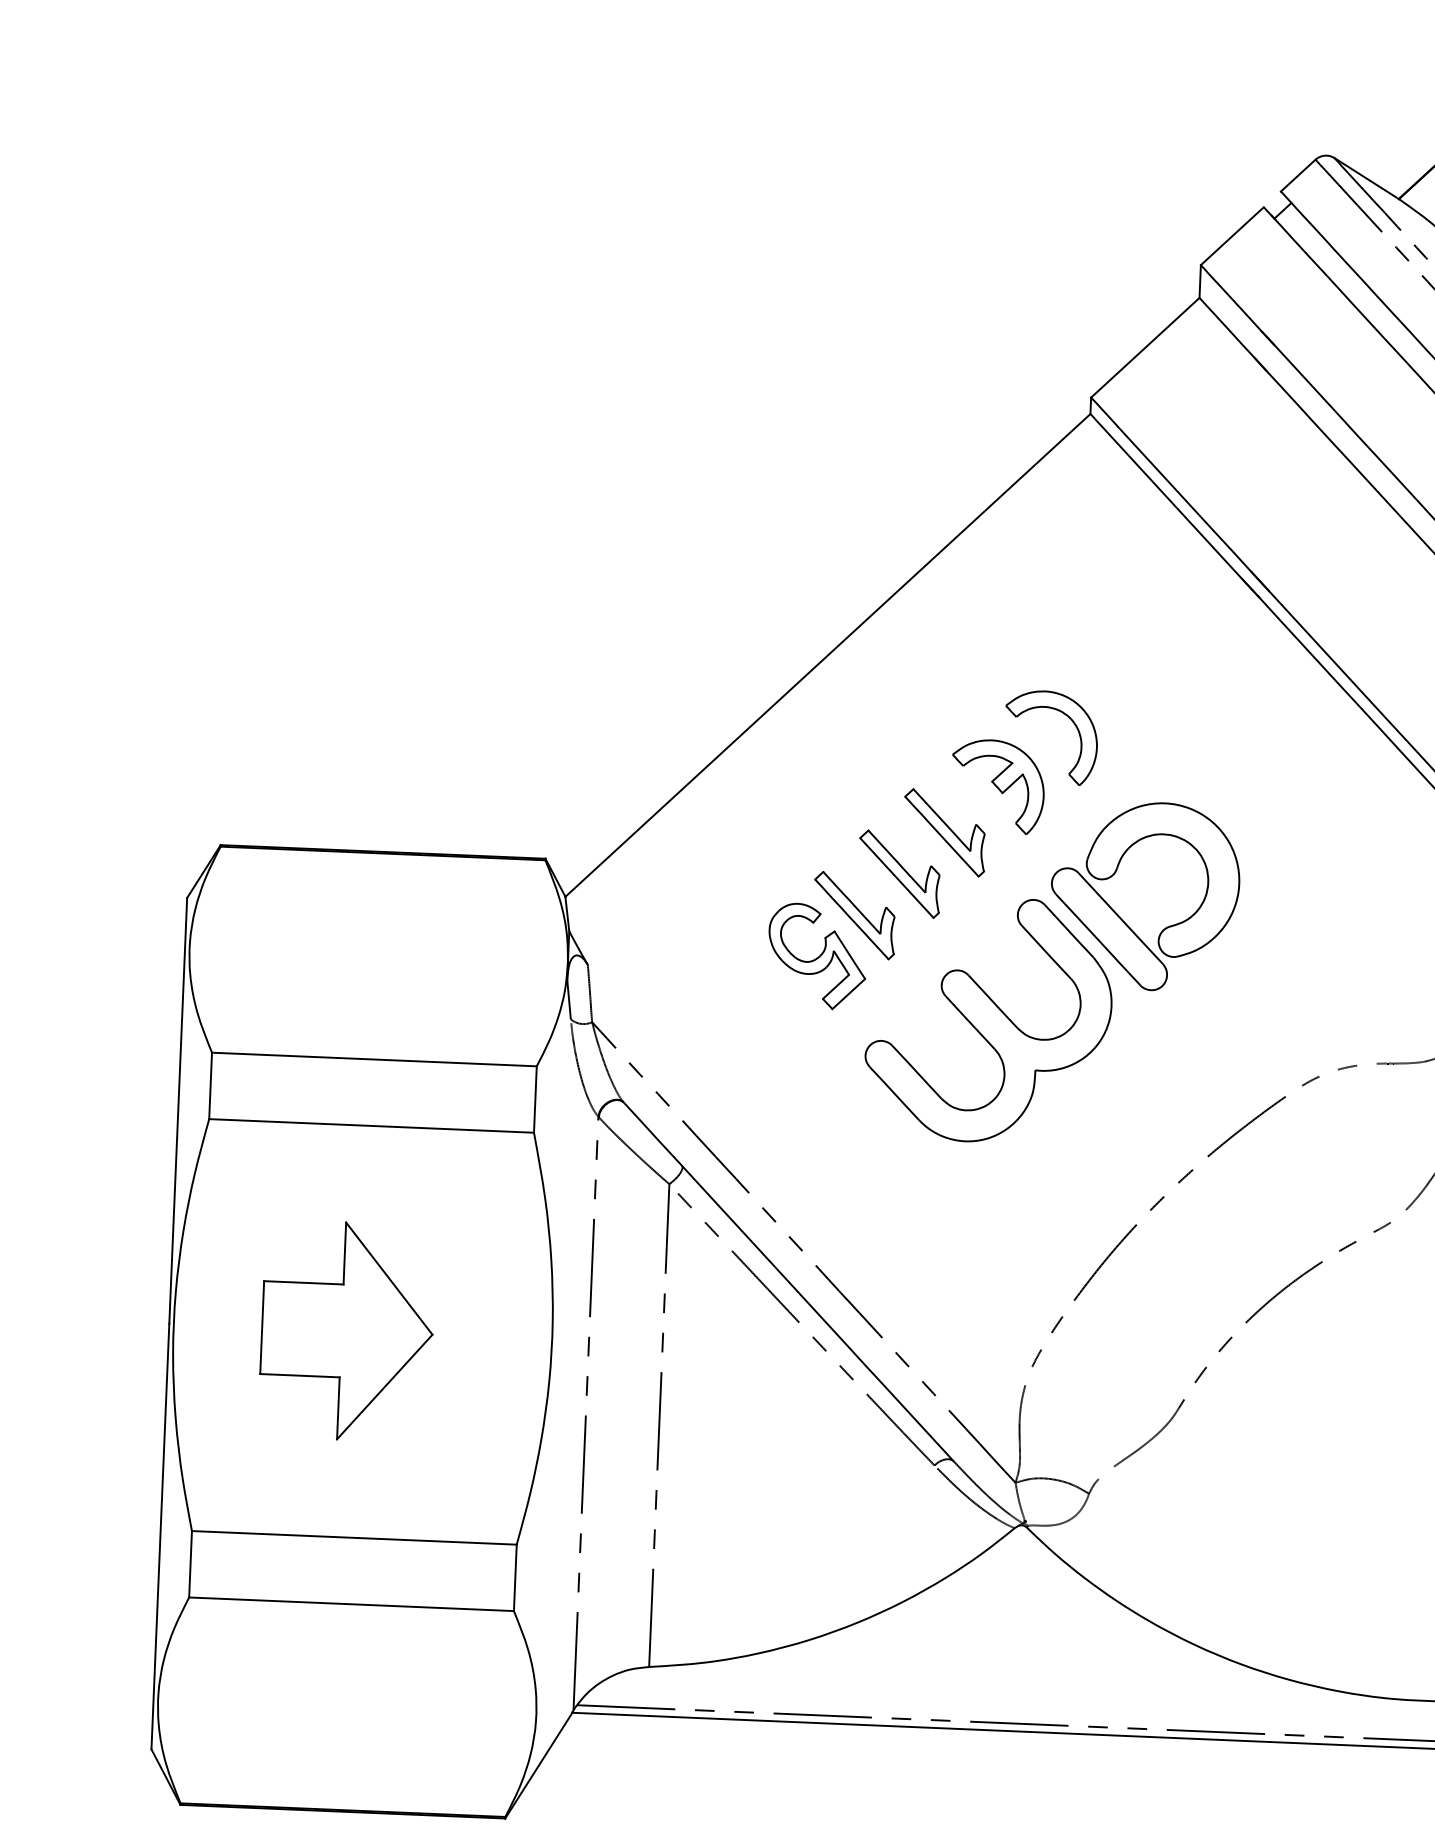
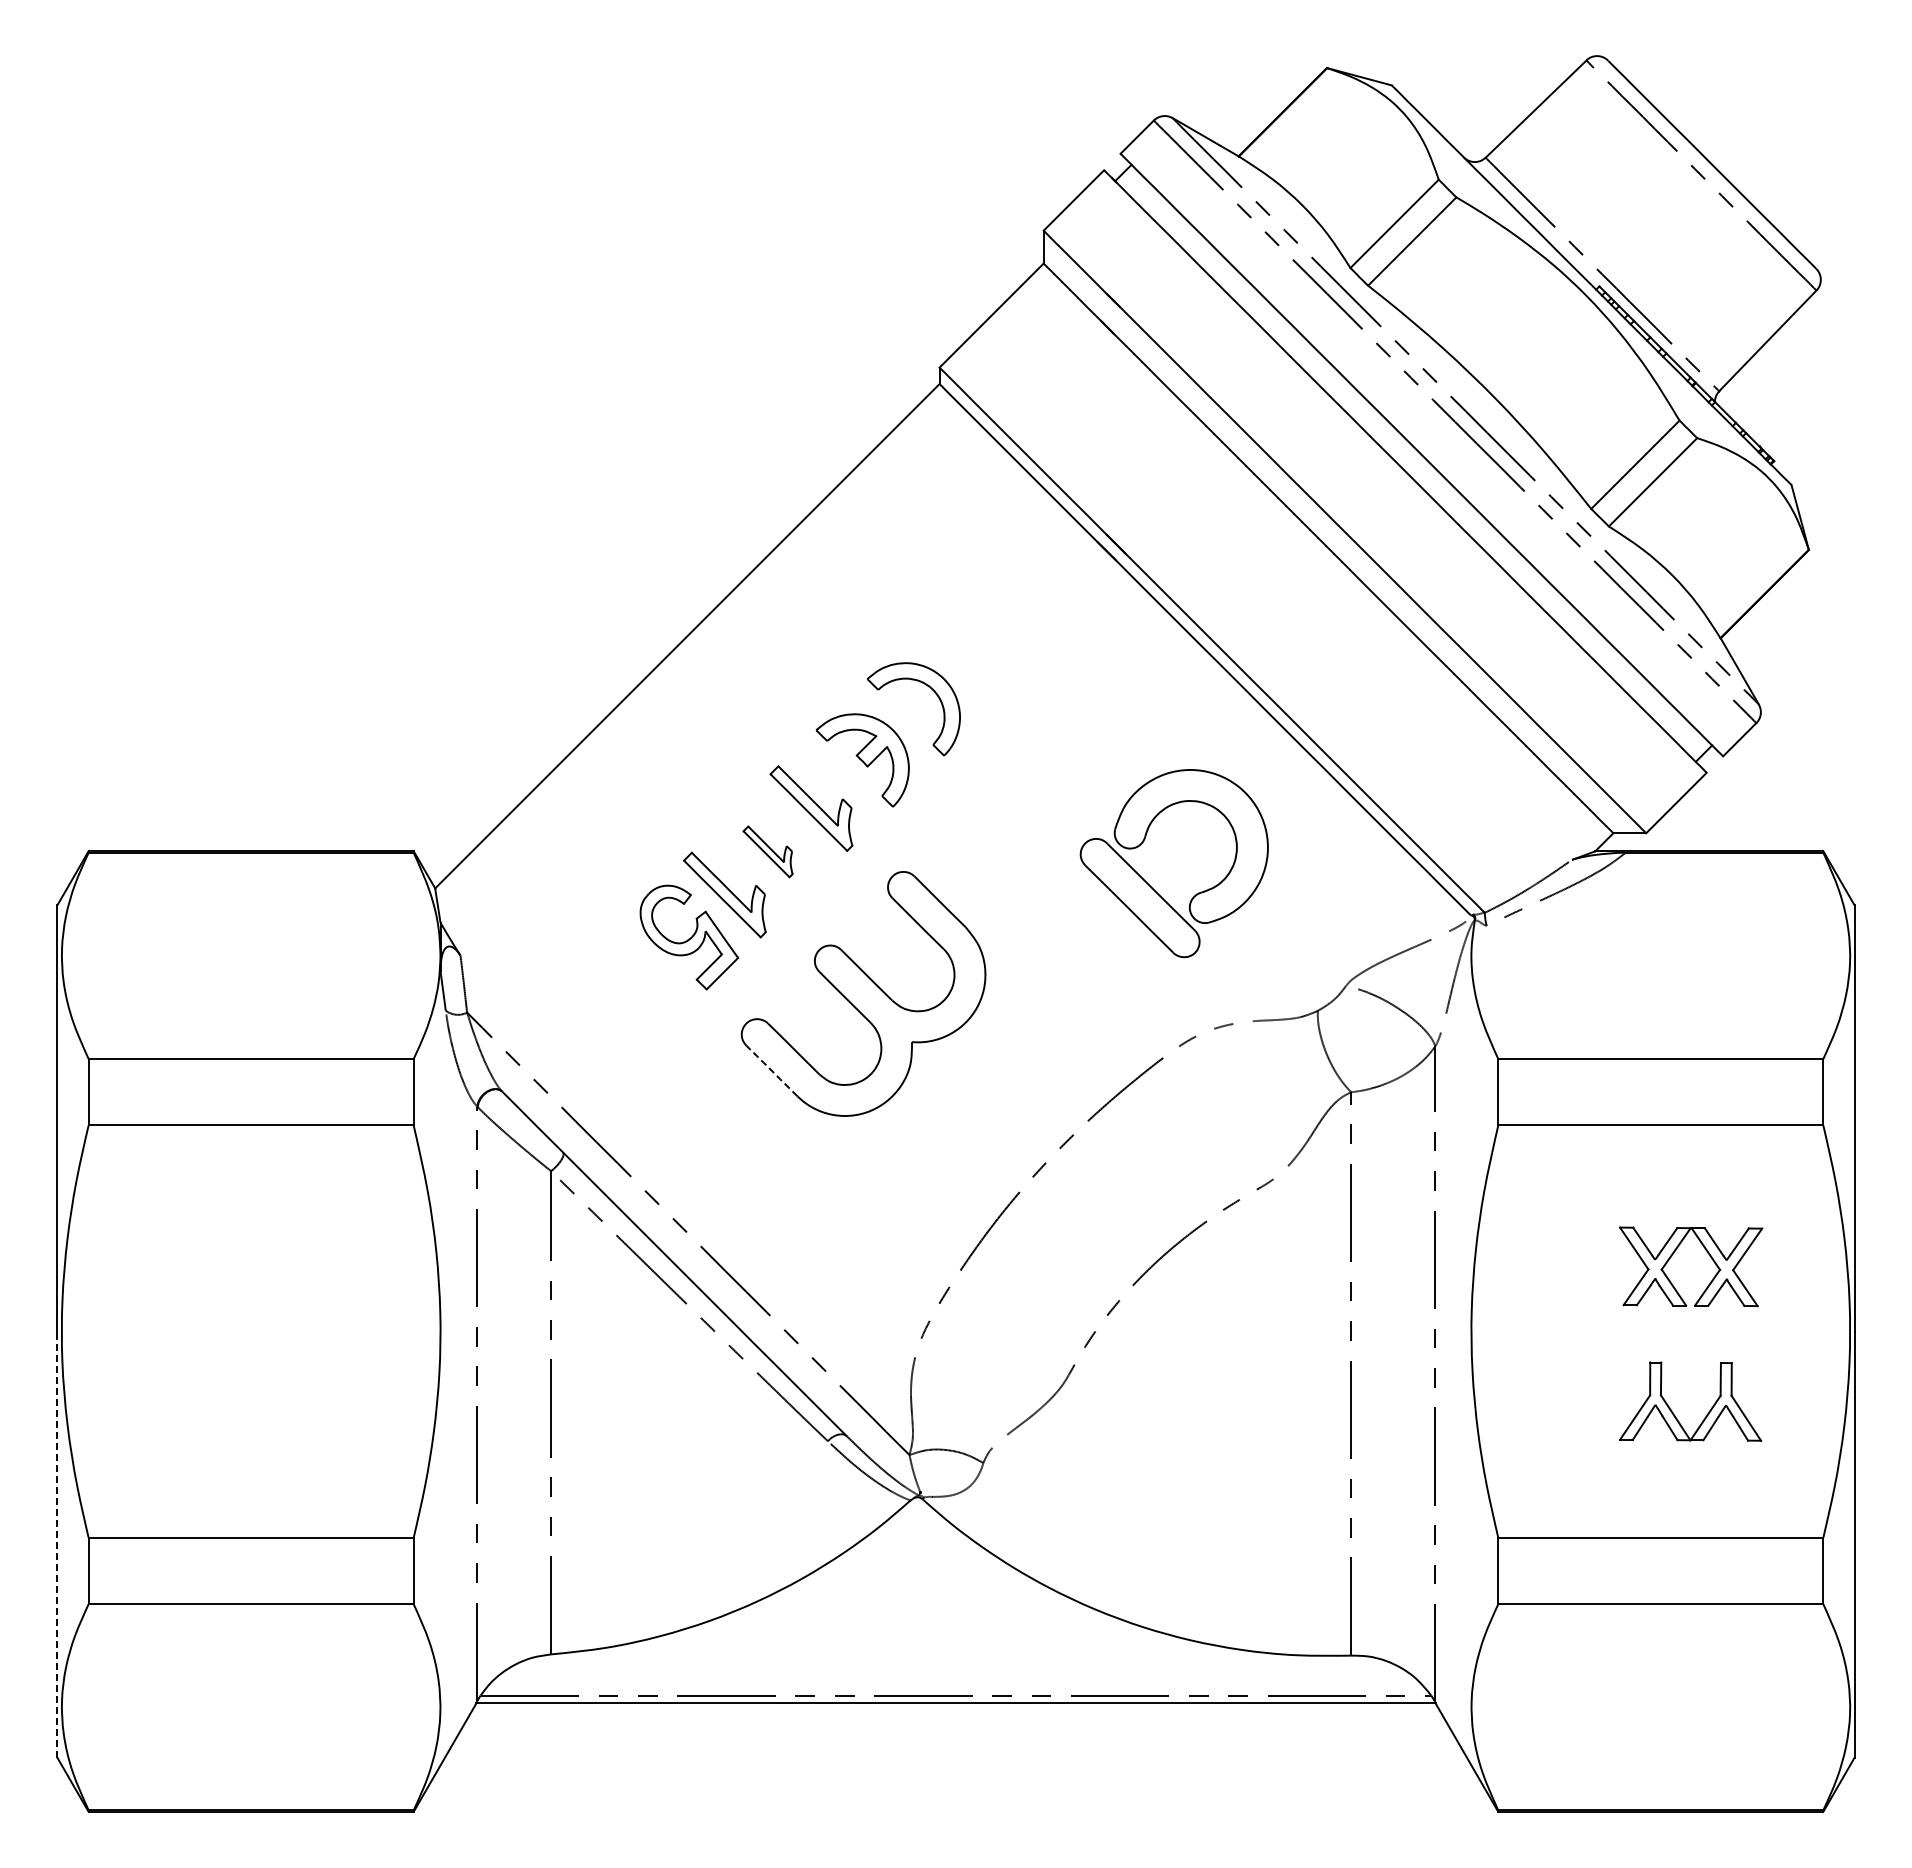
part: (898, 873) -> (767, 851), size x0.6
part: (1120, 917) -> (1150, 885), moved
line: (893, 1092) -> (771, 1070), solid -> dashed
part: (347, 1331) -> (235, 1331), removed
line: (160, 1536) -> (57, 1544), solid -> dashed

